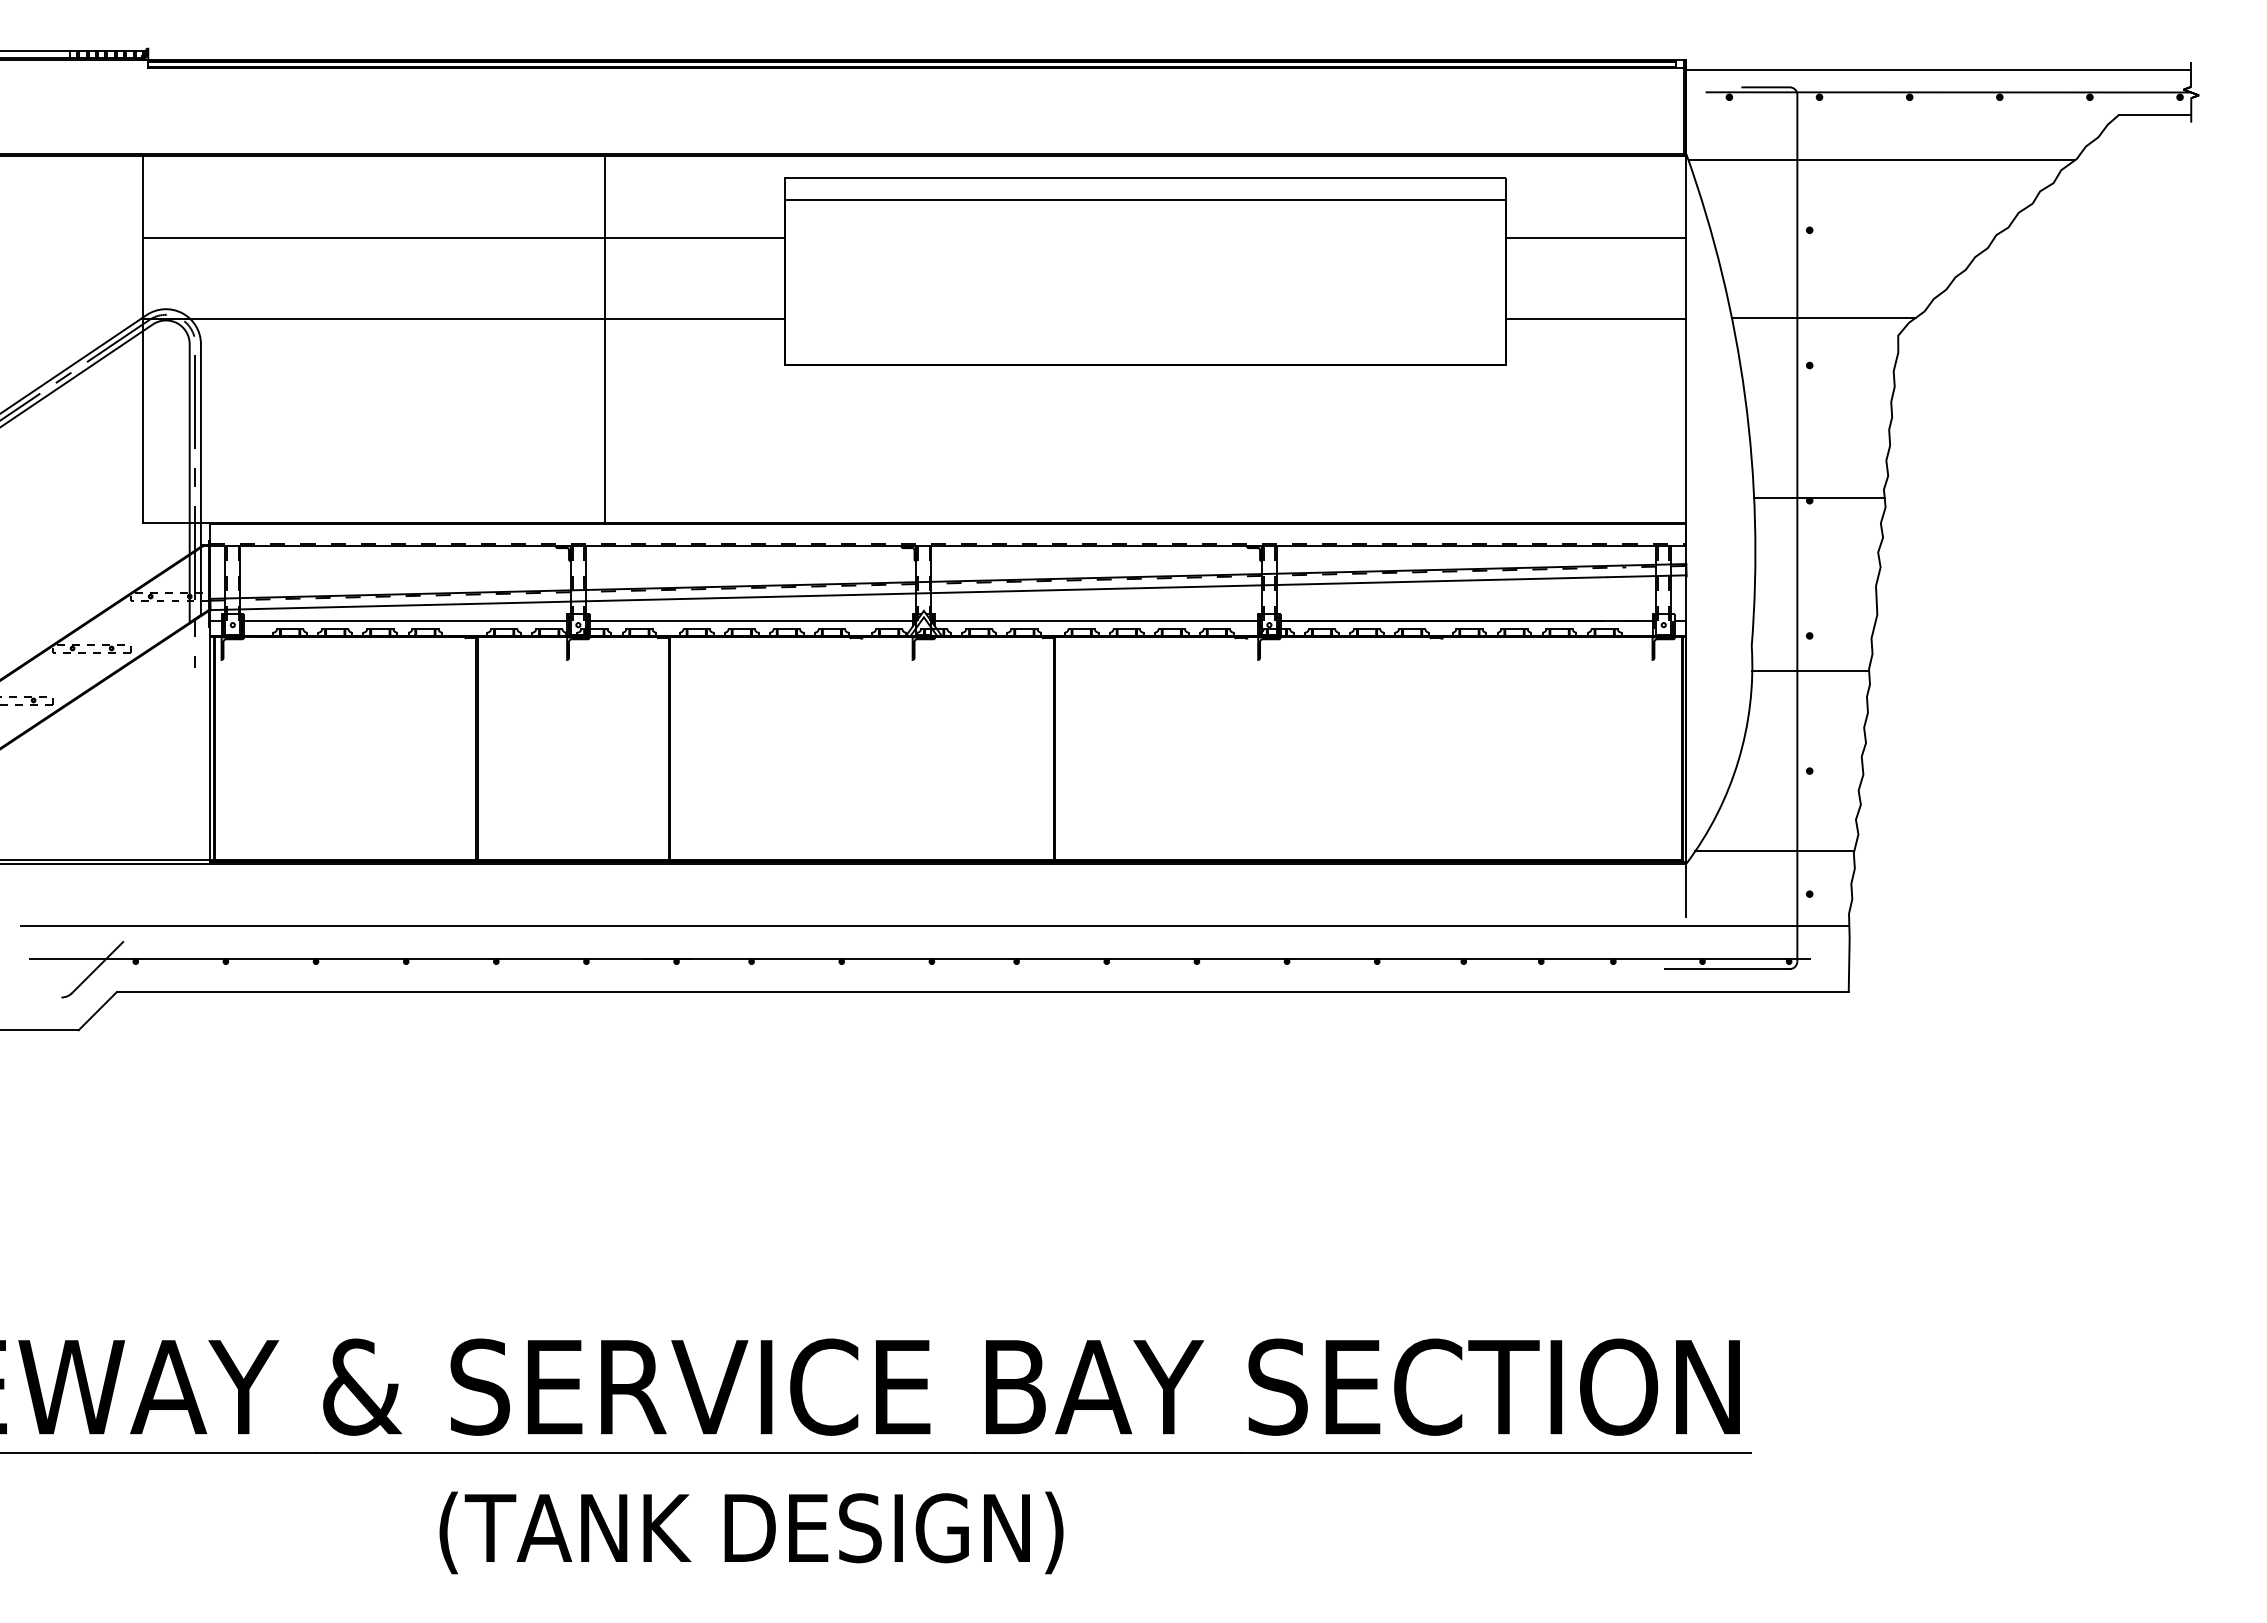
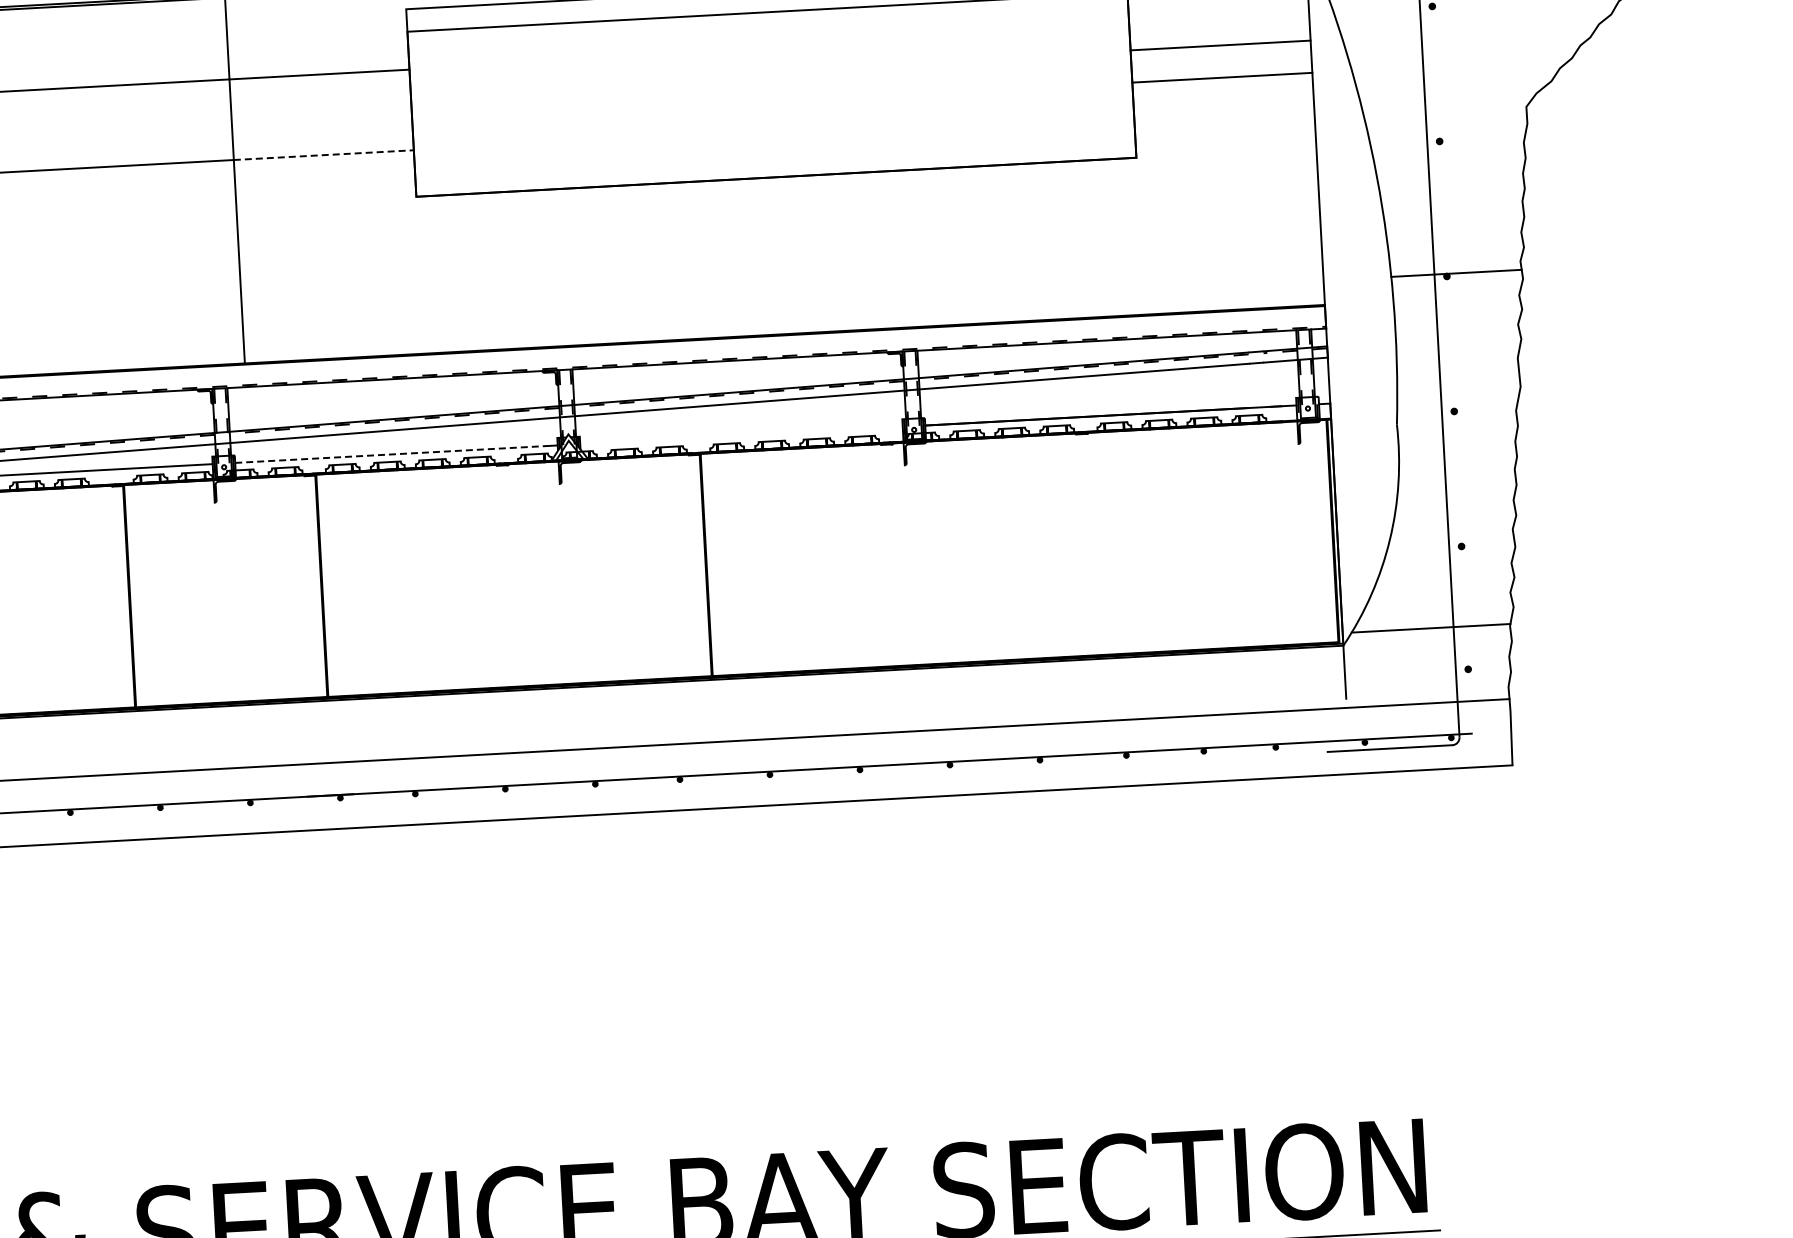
line: (1596, 238) -> (1222, 78), moved
line: (1823, 317) -> (1450, 92), removed
line: (695, 318) -> (324, 154), solid -> dashed
line: (1596, 318) -> (1220, 45), moved
line: (745, 621) -> (390, 454), solid -> dashed
line: (1096, 621) -> (741, 435), removed
line: (1810, 670) -> (1456, 445), removed

